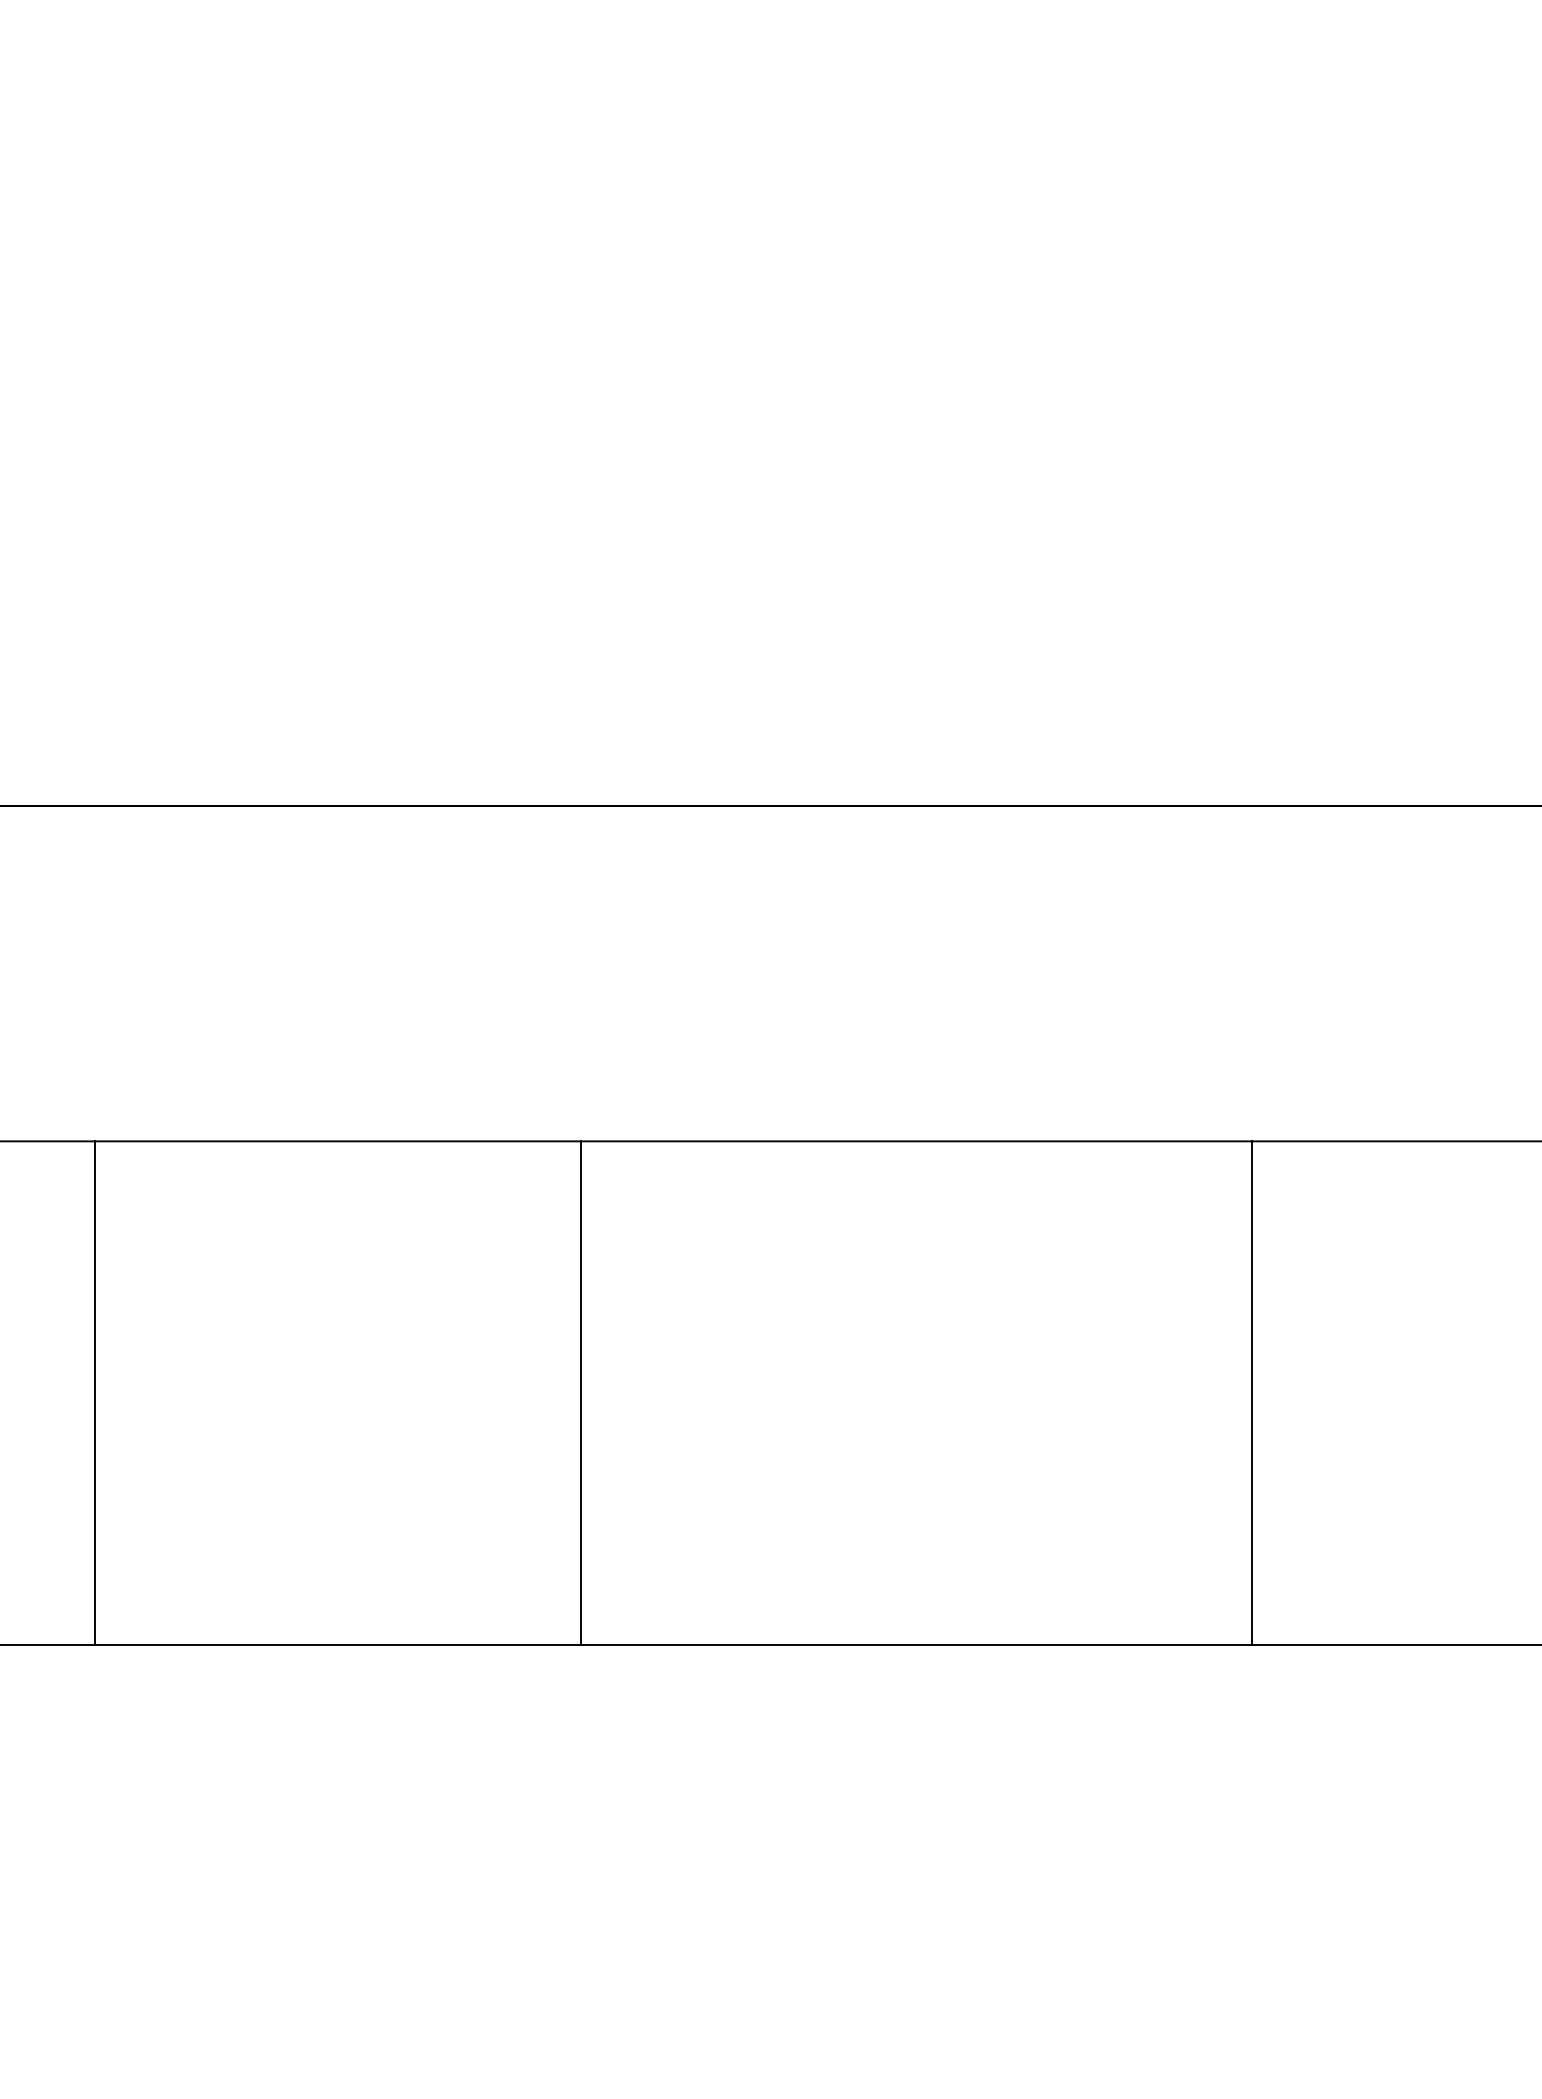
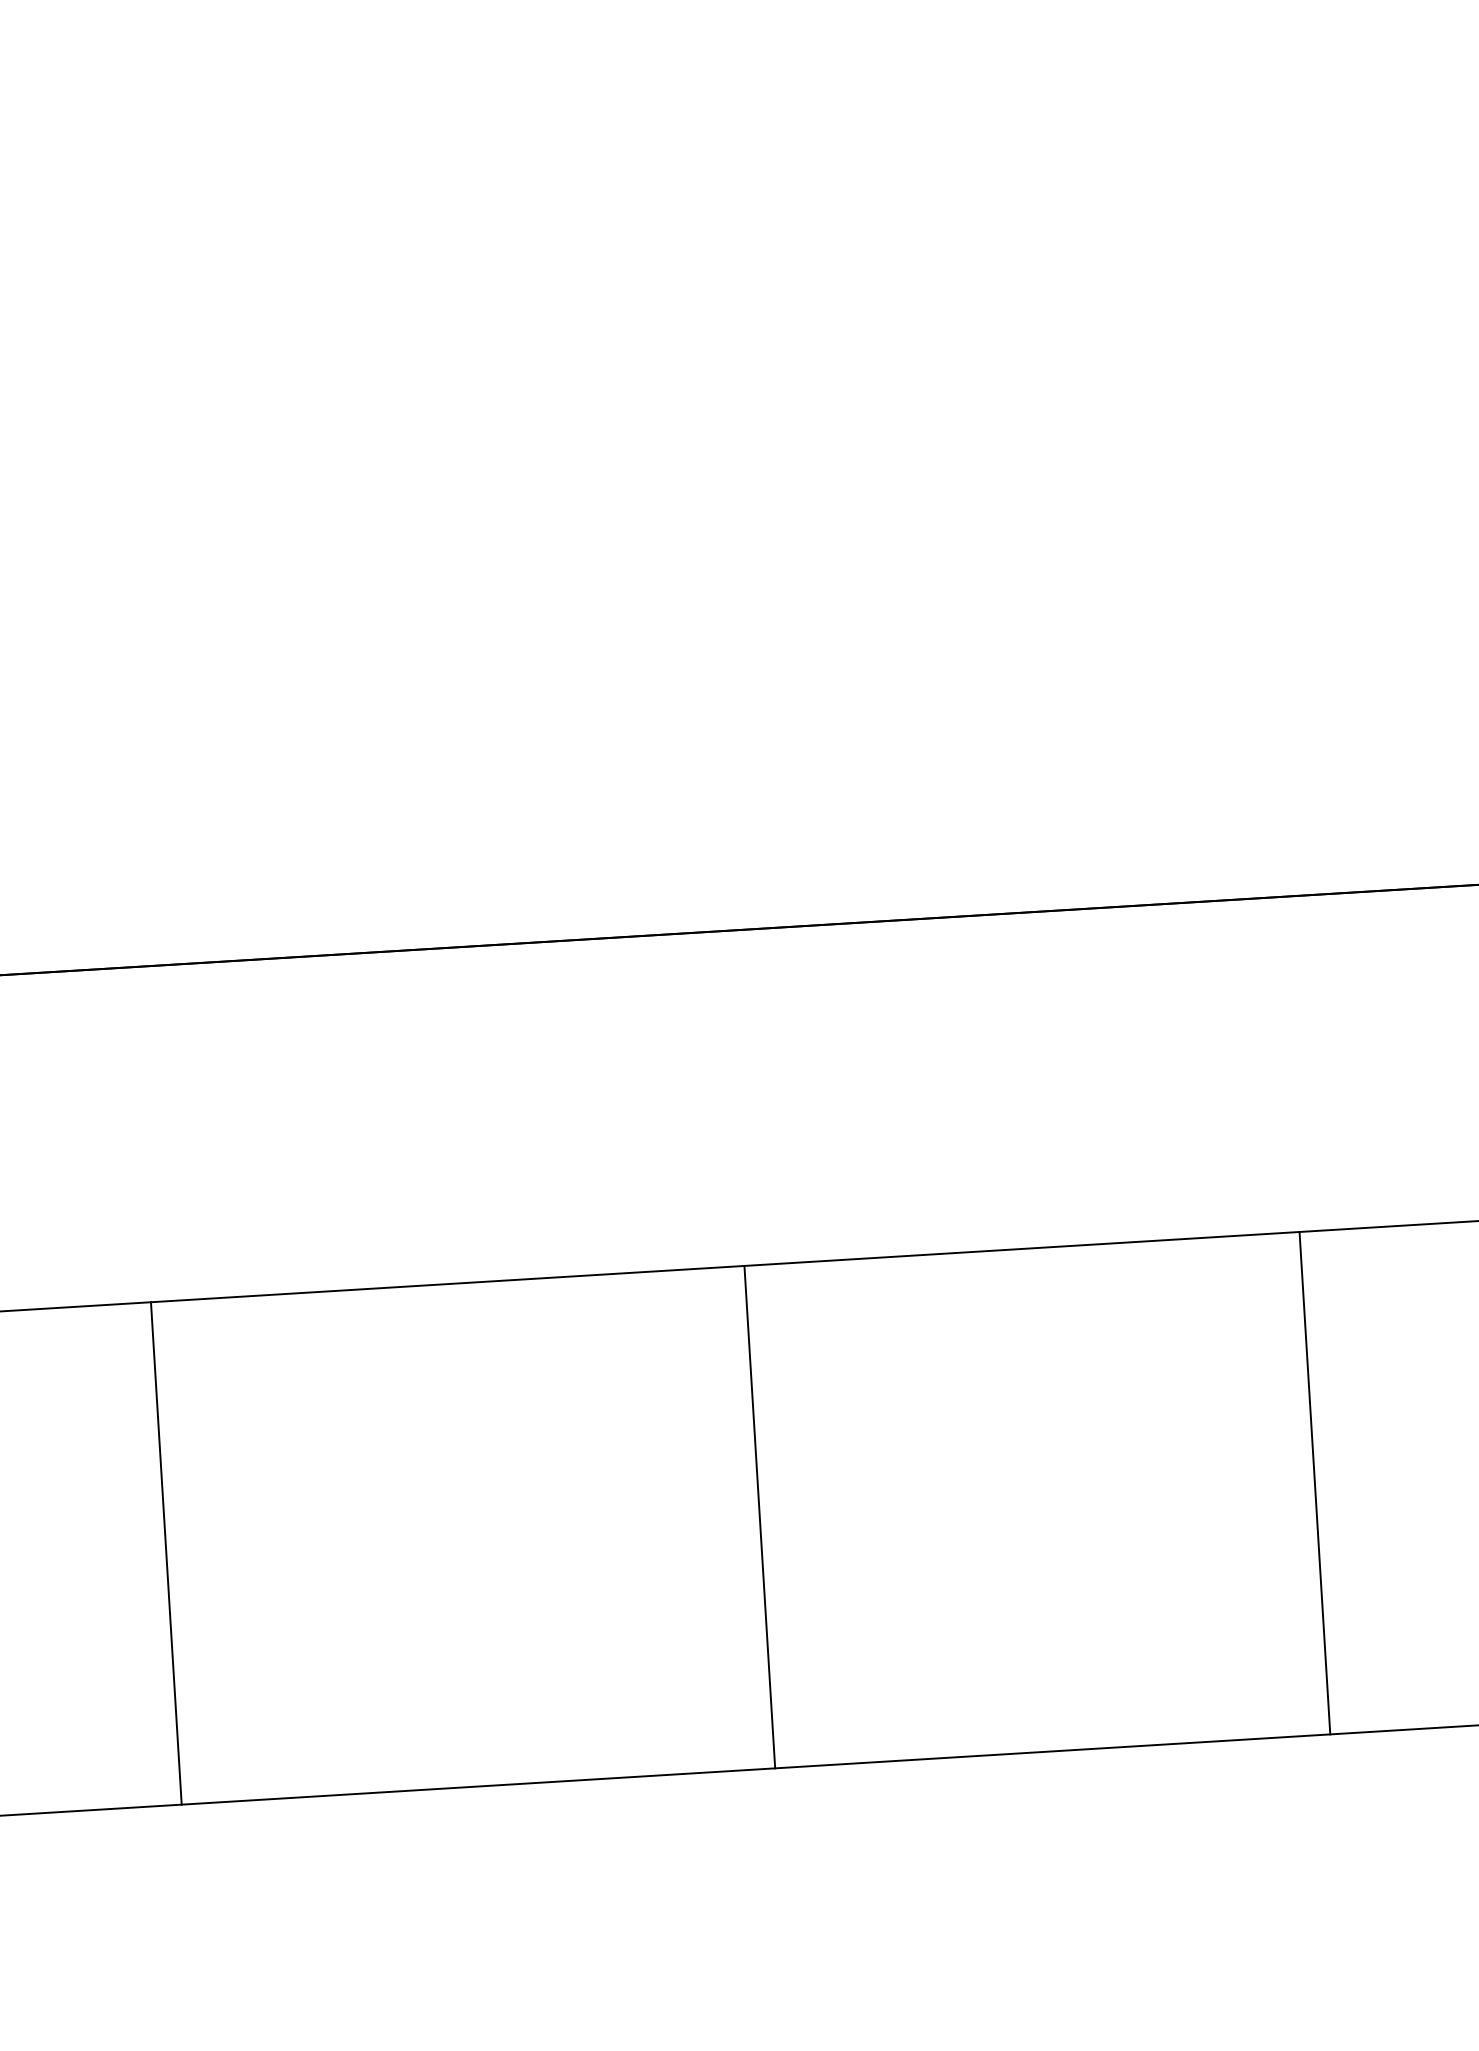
line: (94, 1392) -> (166, 1552), moved
line: (581, 1392) -> (759, 1516), moved
line: (1252, 1392) -> (1314, 1482), moved

